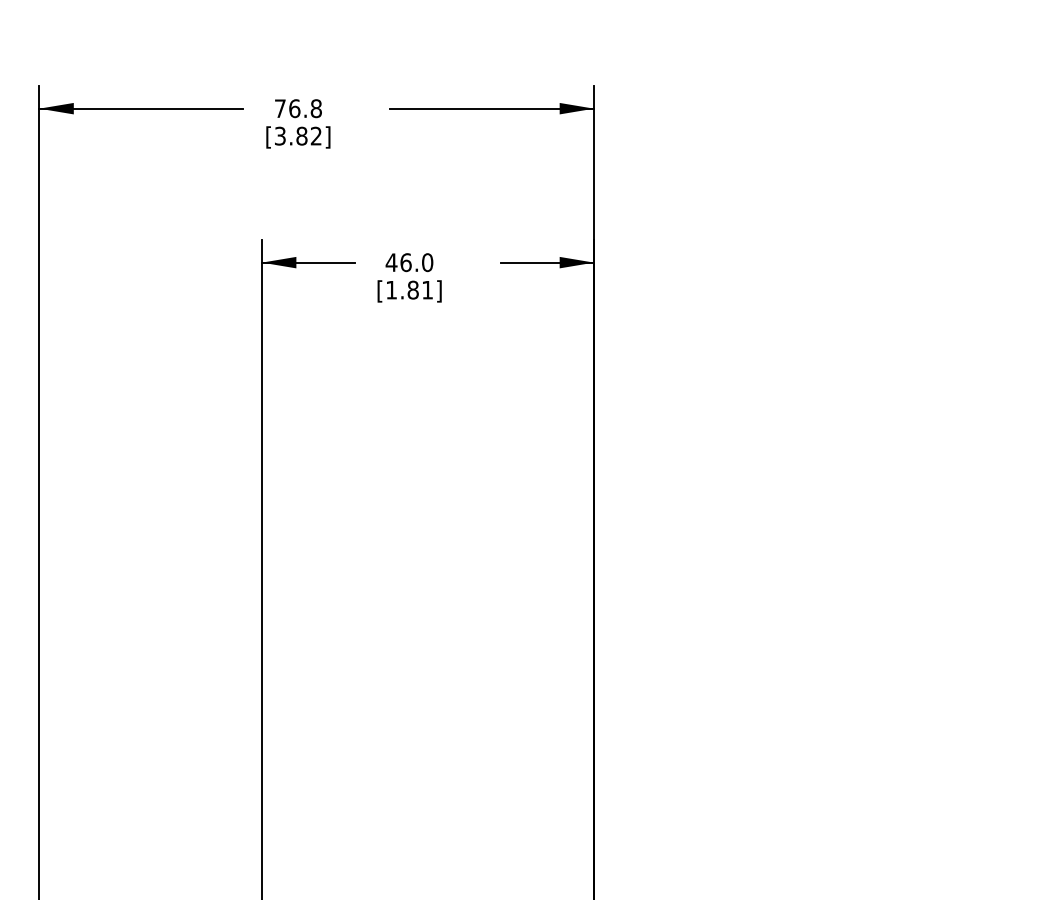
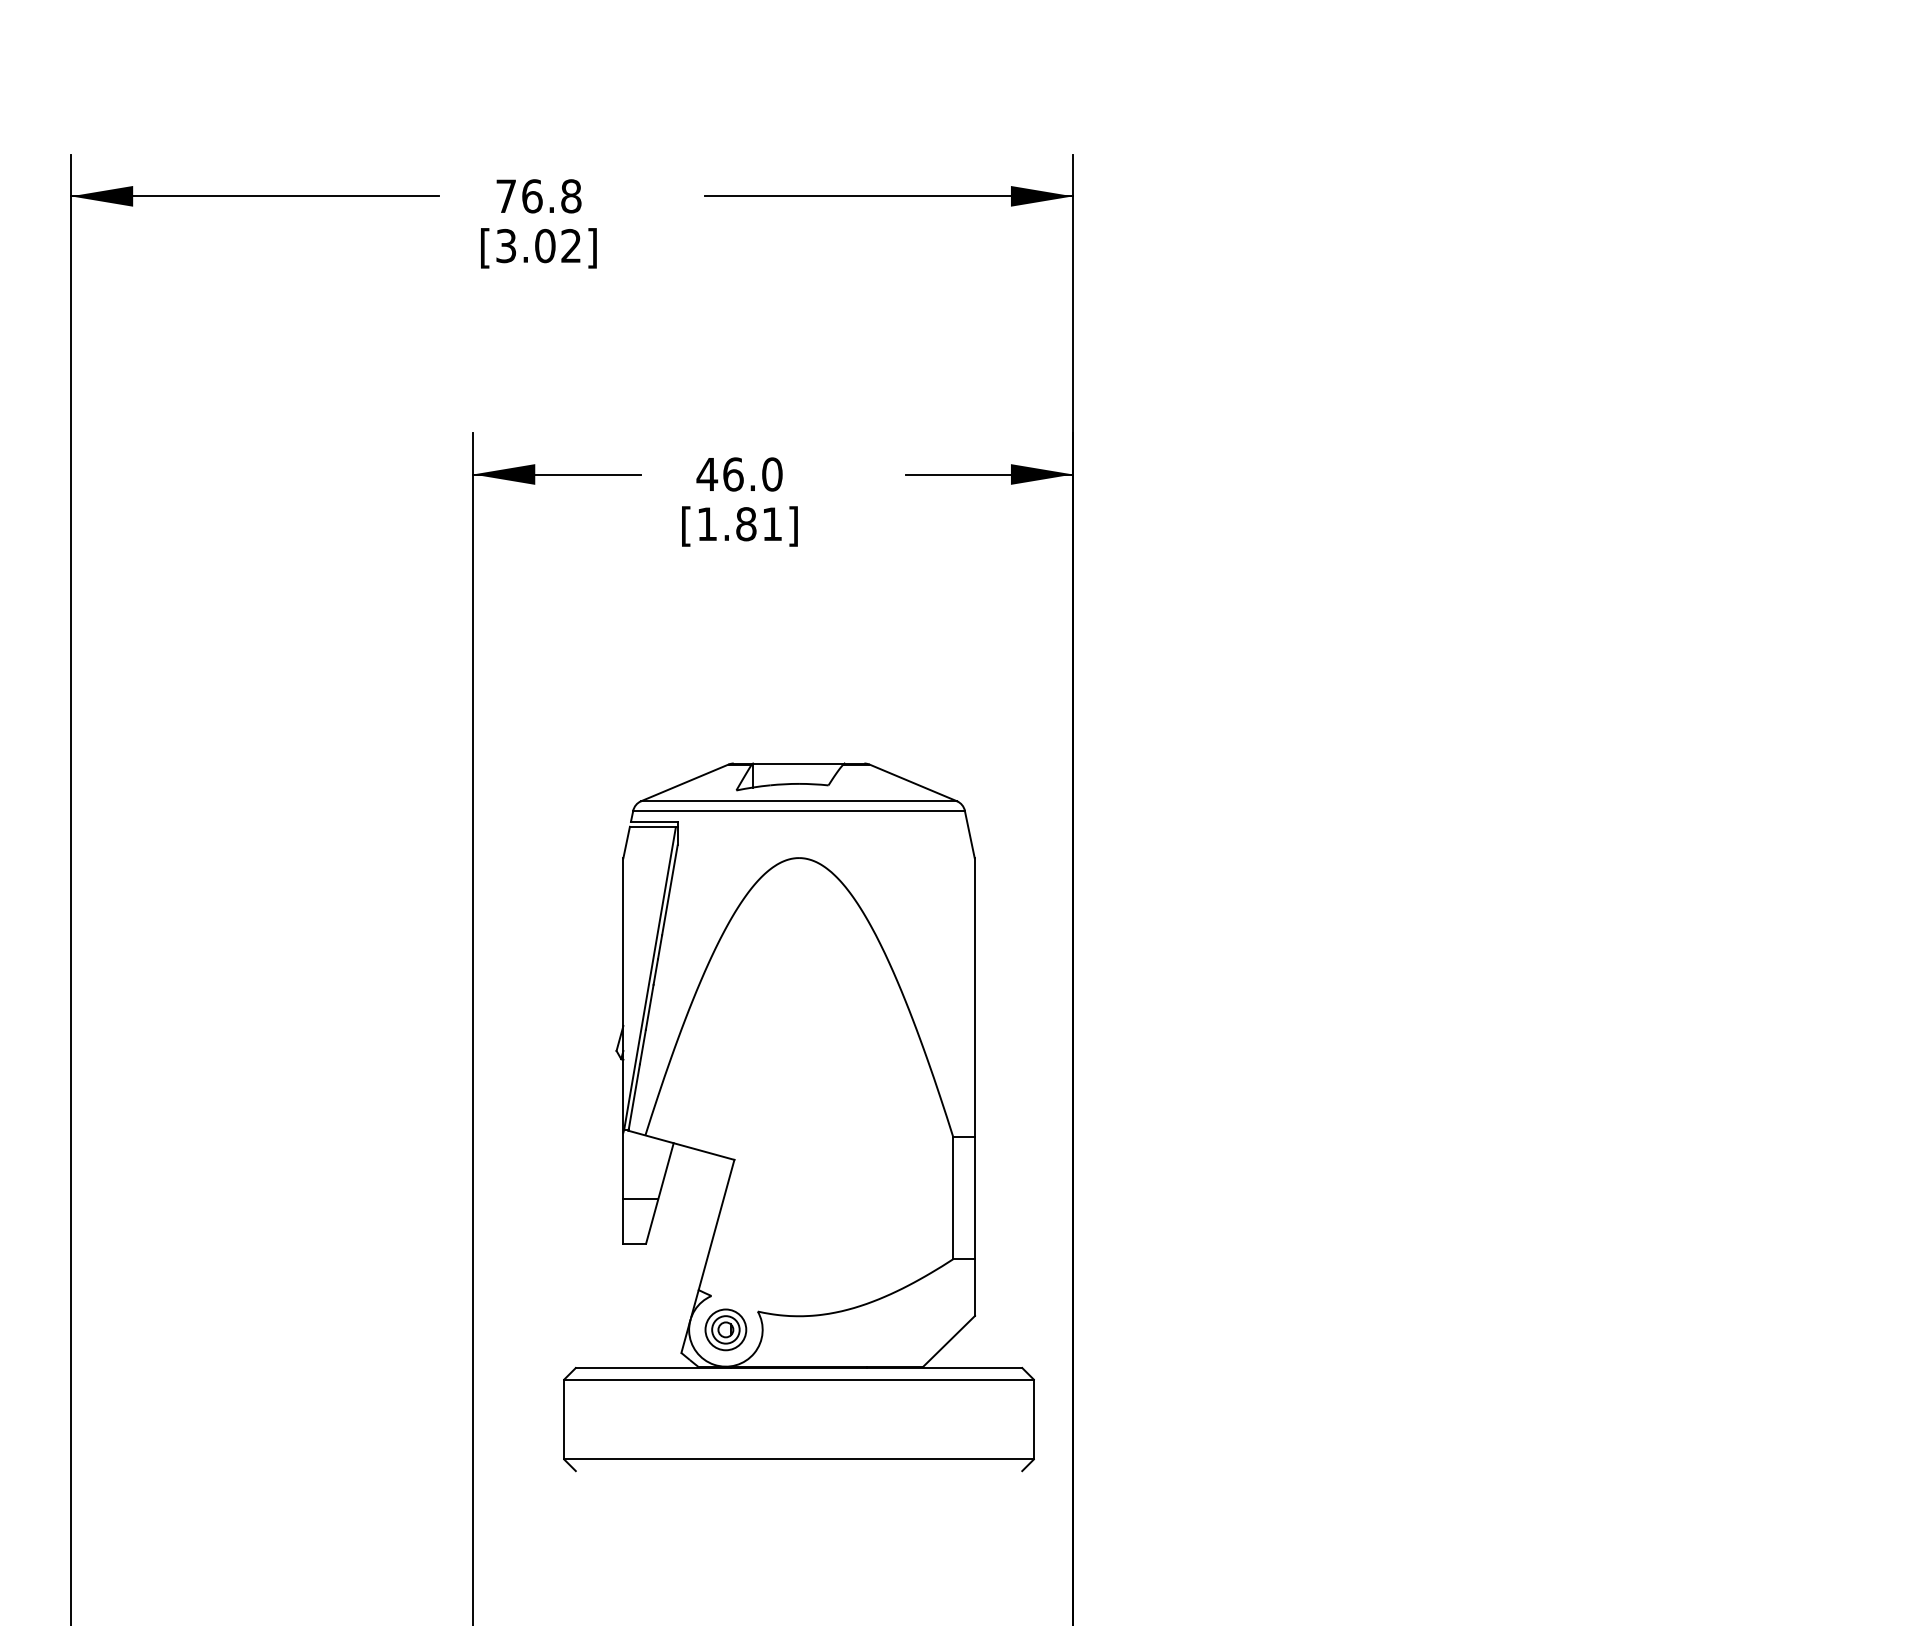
text: (301, 136) -> (544, 246), [3.82] -> [3.02]
part: (442, 618) -> (799, 1117), added

